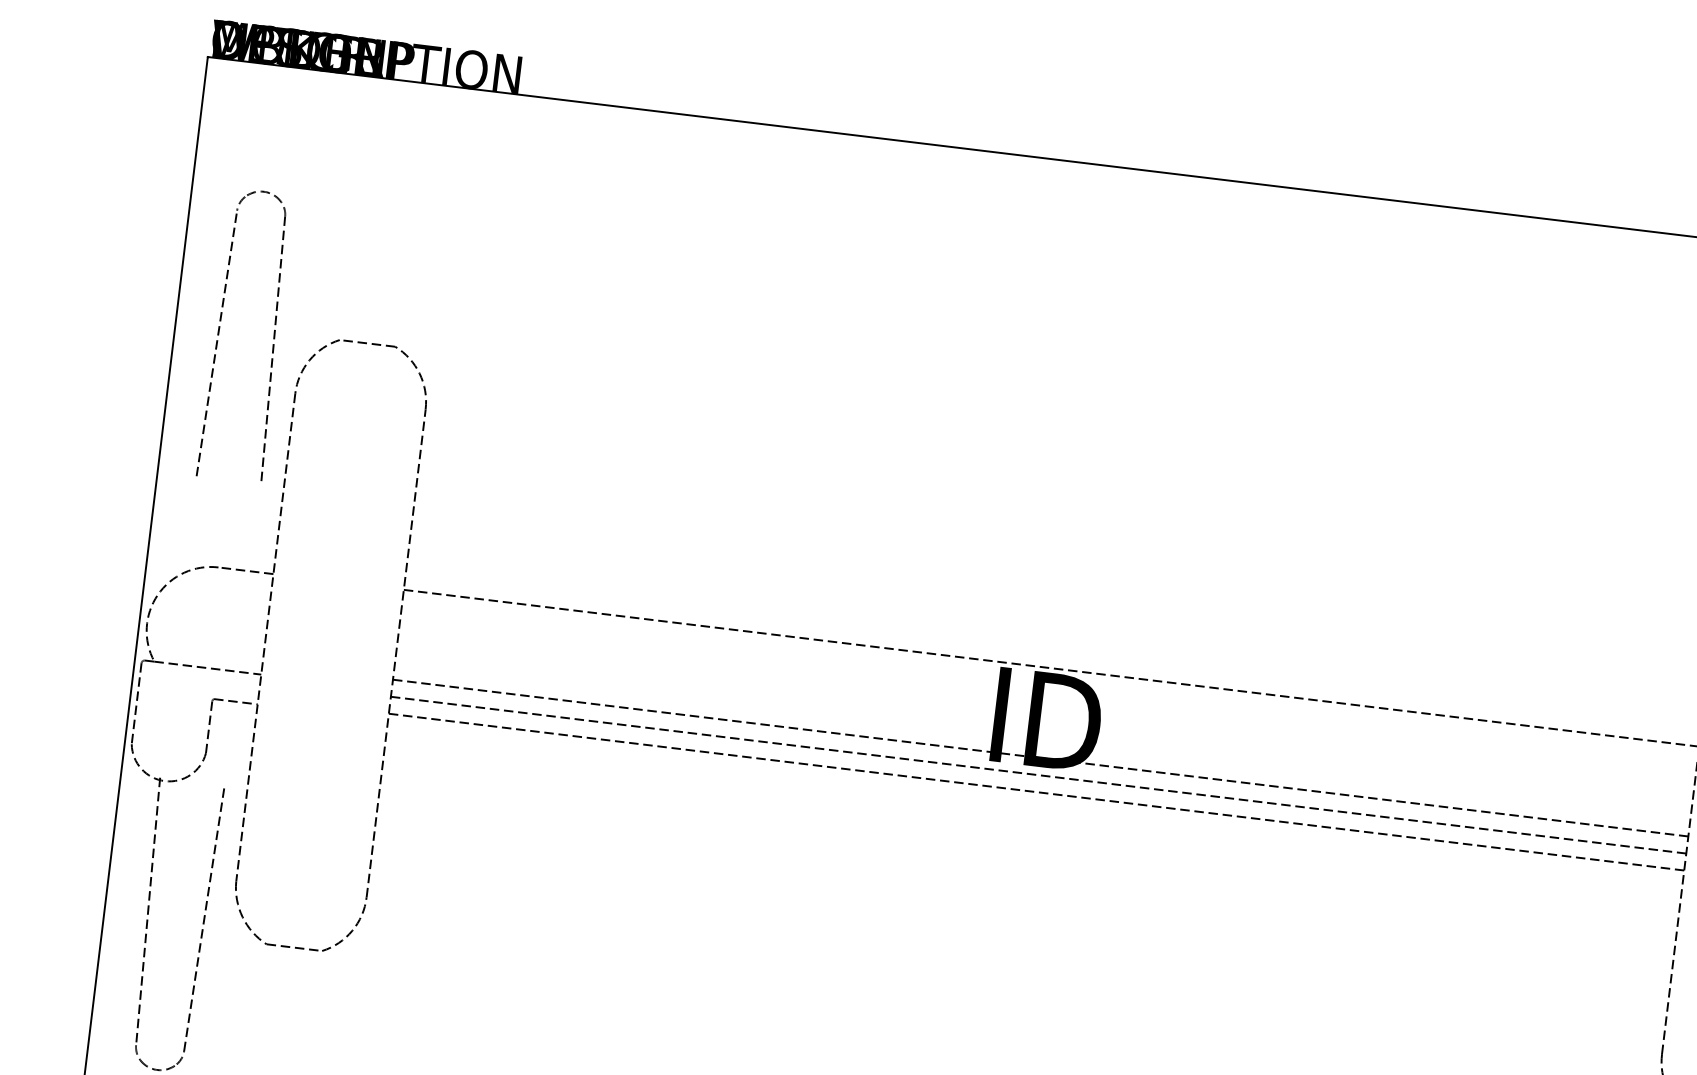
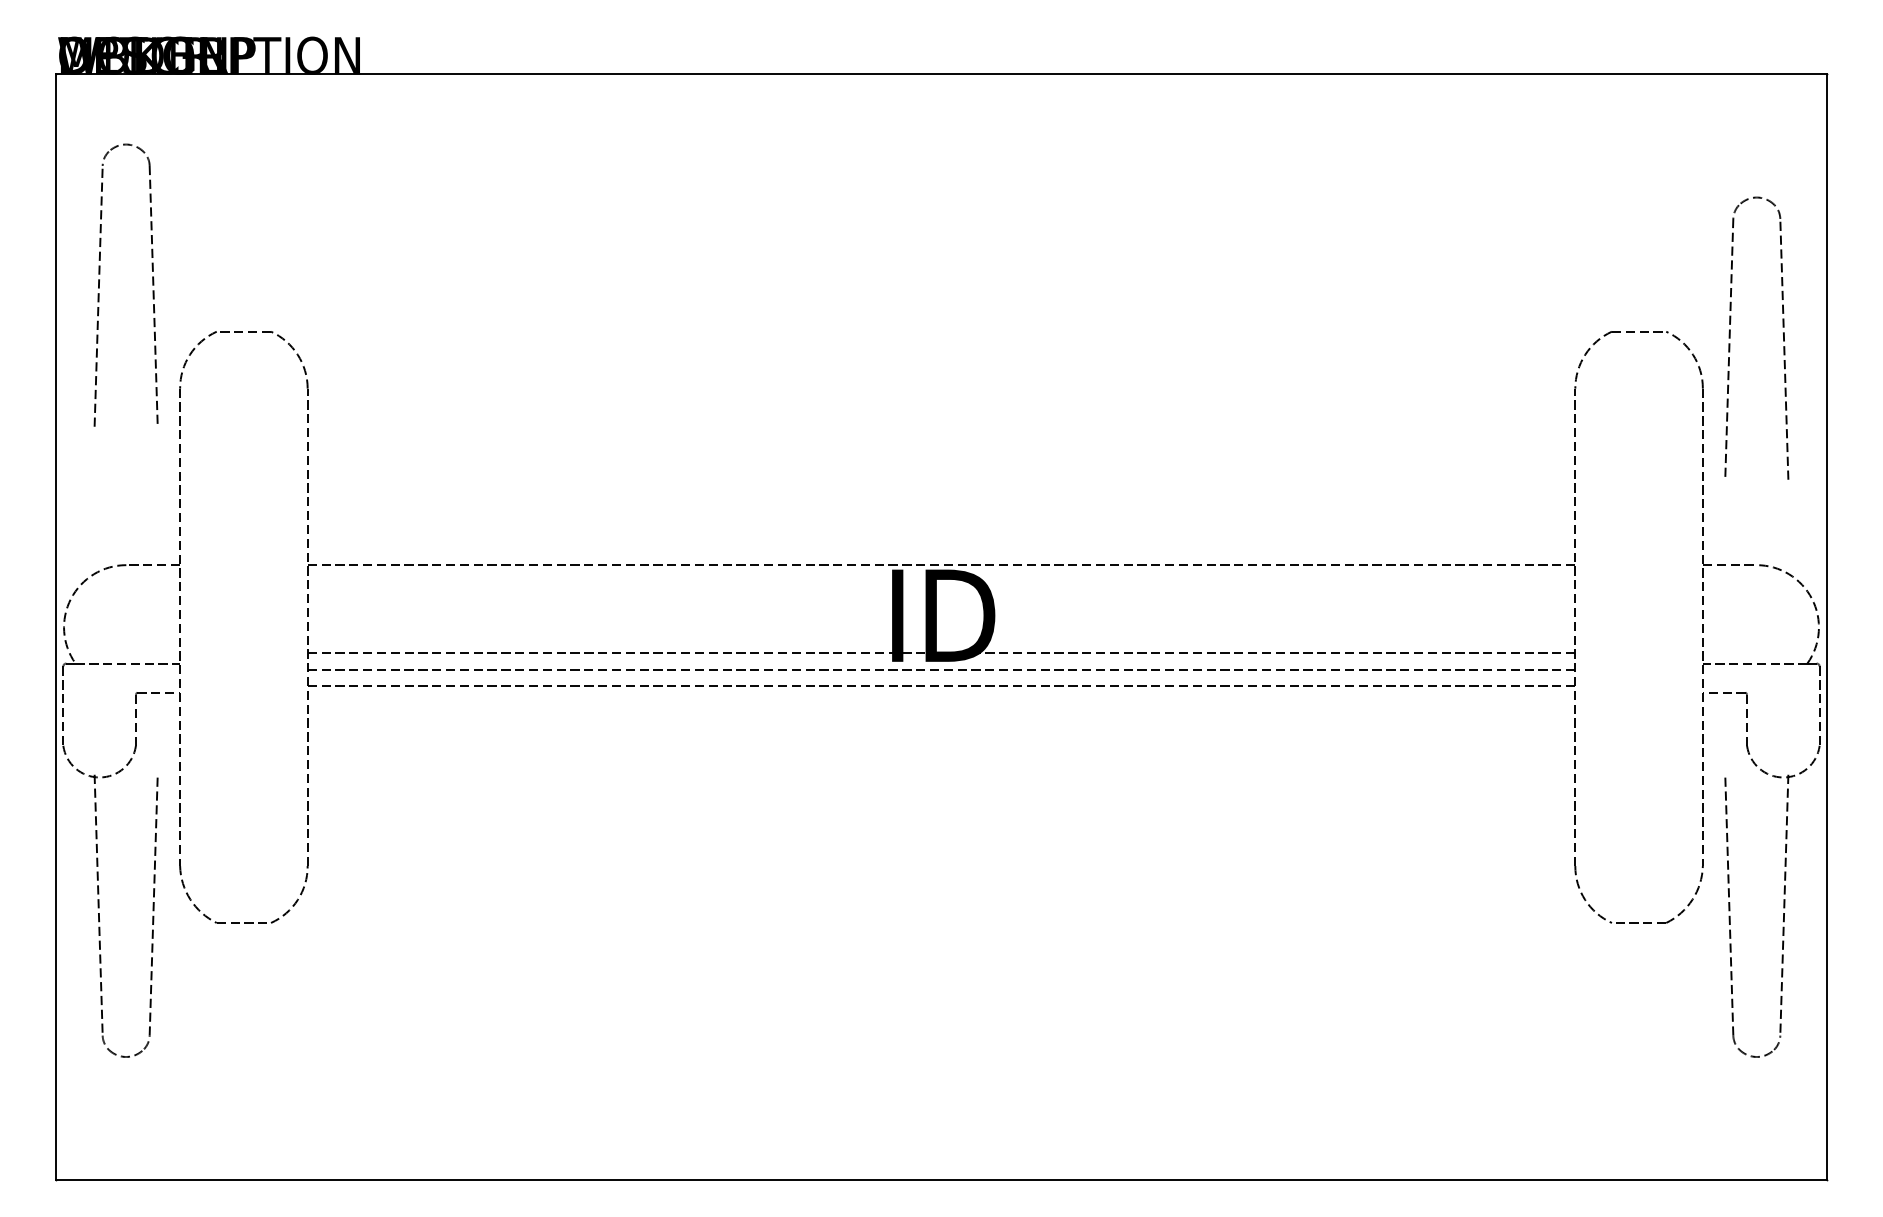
part: (219, 331) -> (99, 284), moved

